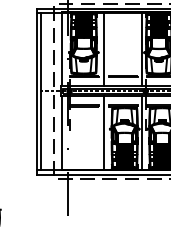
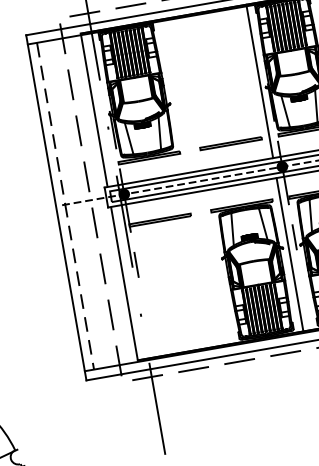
line: (104, 49) -> (181, 95), removed
line: (41, 91) -> (66, 205), solid -> dashed
line: (104, 132) -> (211, 267), removed

